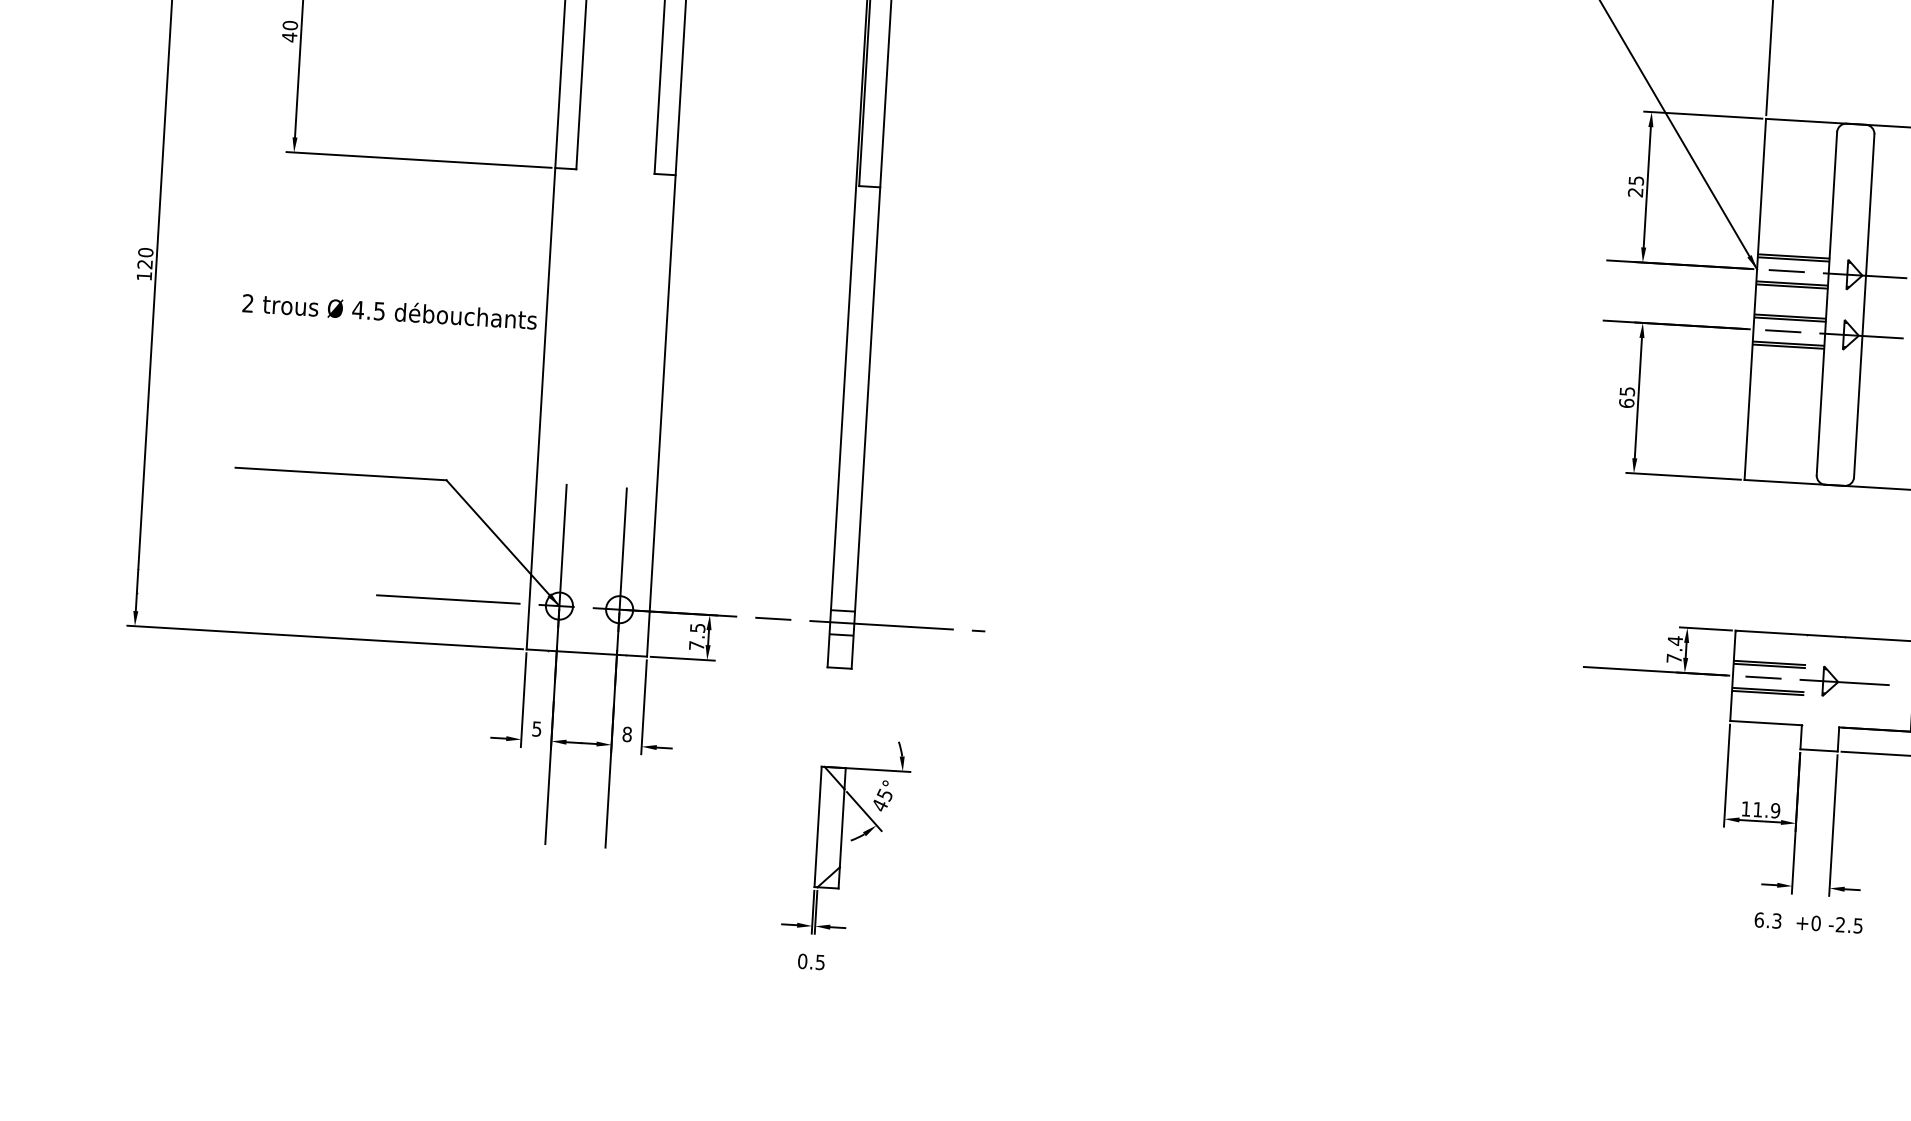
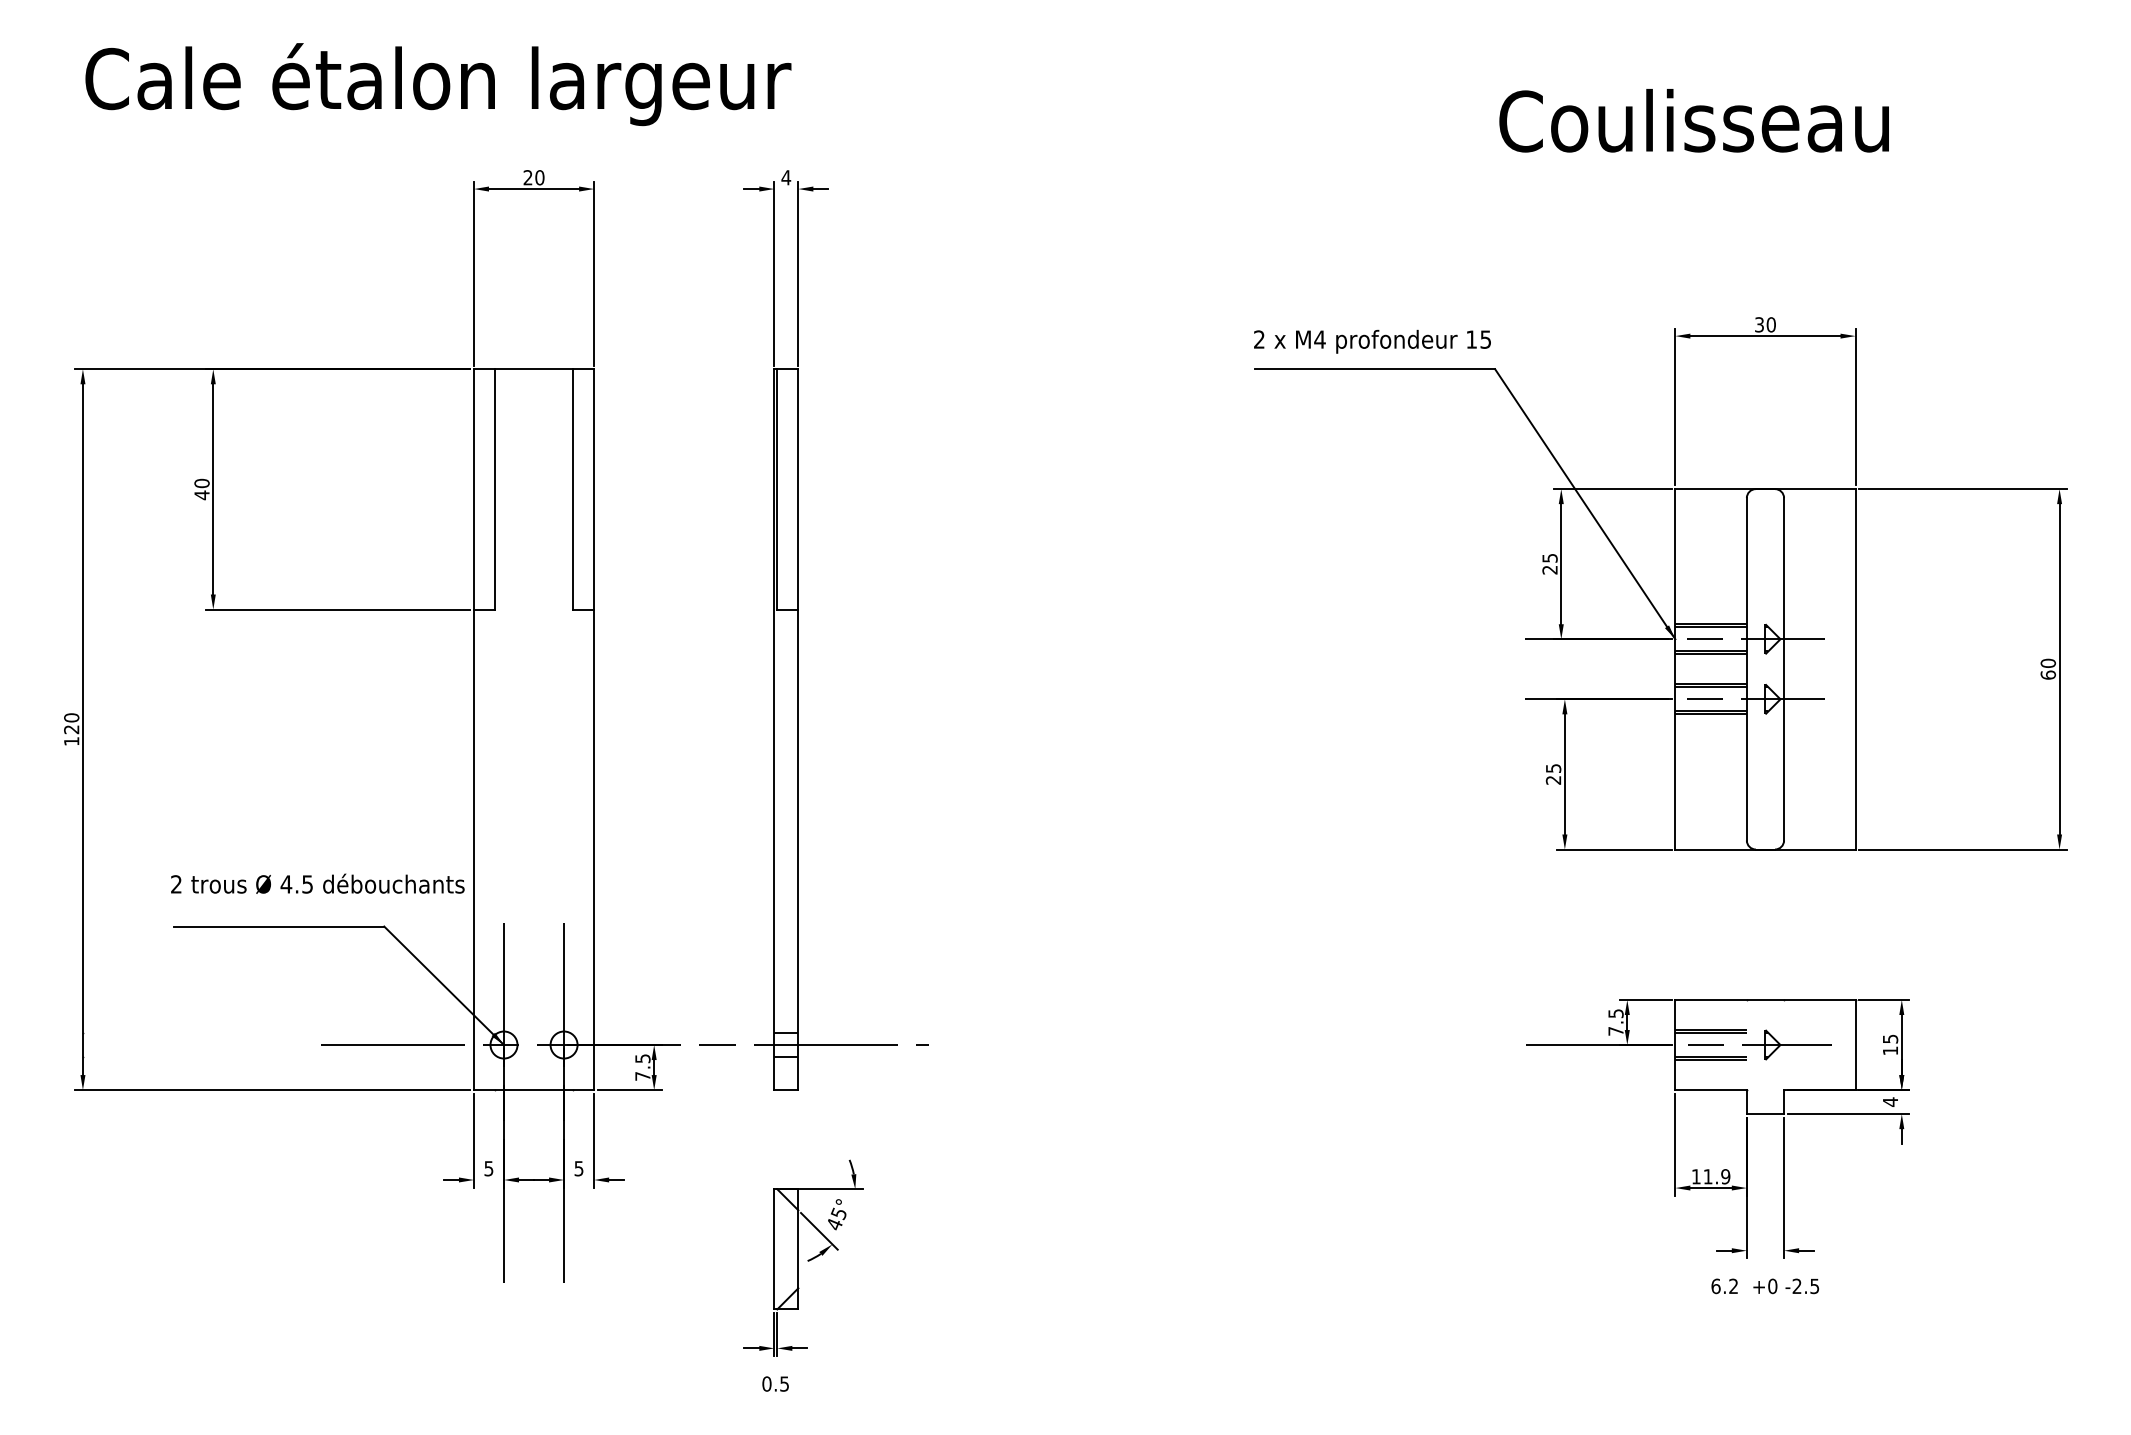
text: (389, 310) -> (317, 883), moved
text: (1626, 402) -> (1553, 779), 65 -> 25
text: (1674, 640) -> (1615, 1013), 7.4 -> 7.5
text: (626, 734) -> (578, 1168), 8 -> 5
text: (1776, 921) -> (1733, 1286), 6.3 -> 6.2

